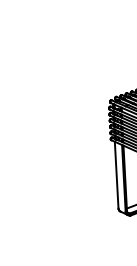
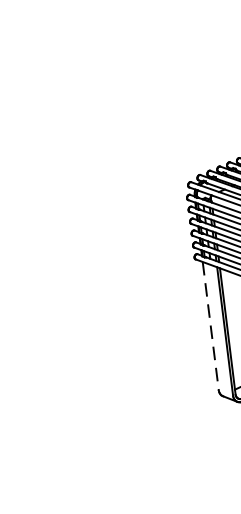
line: (116, 175) -> (210, 327), solid -> dashed

